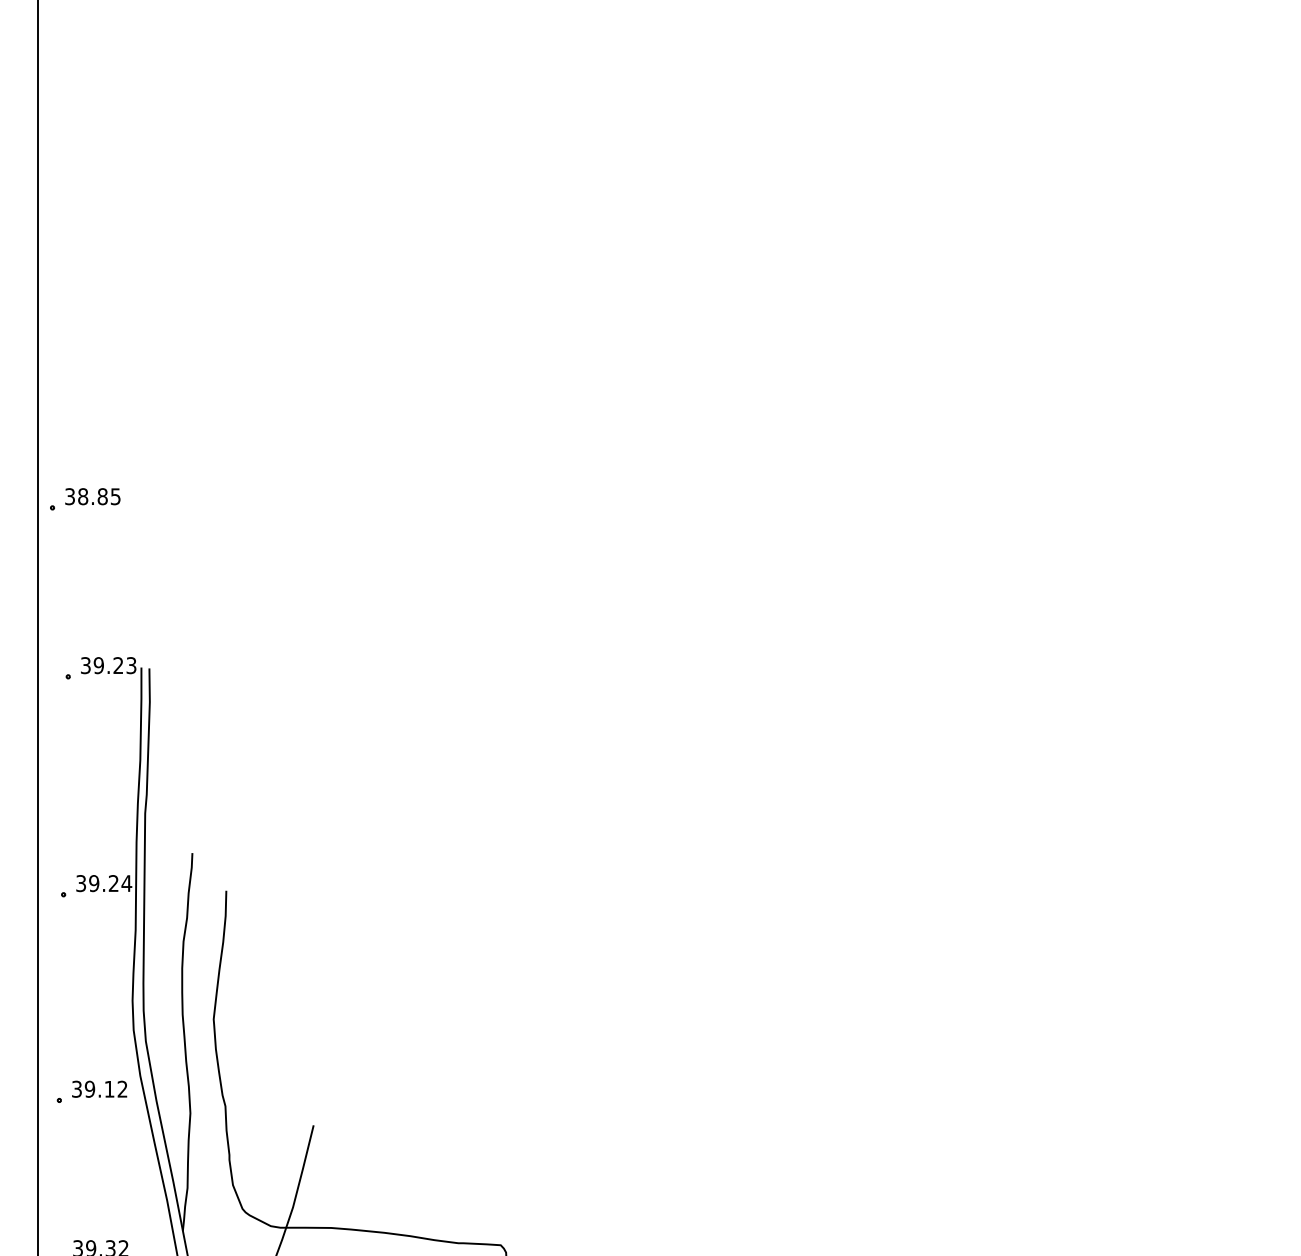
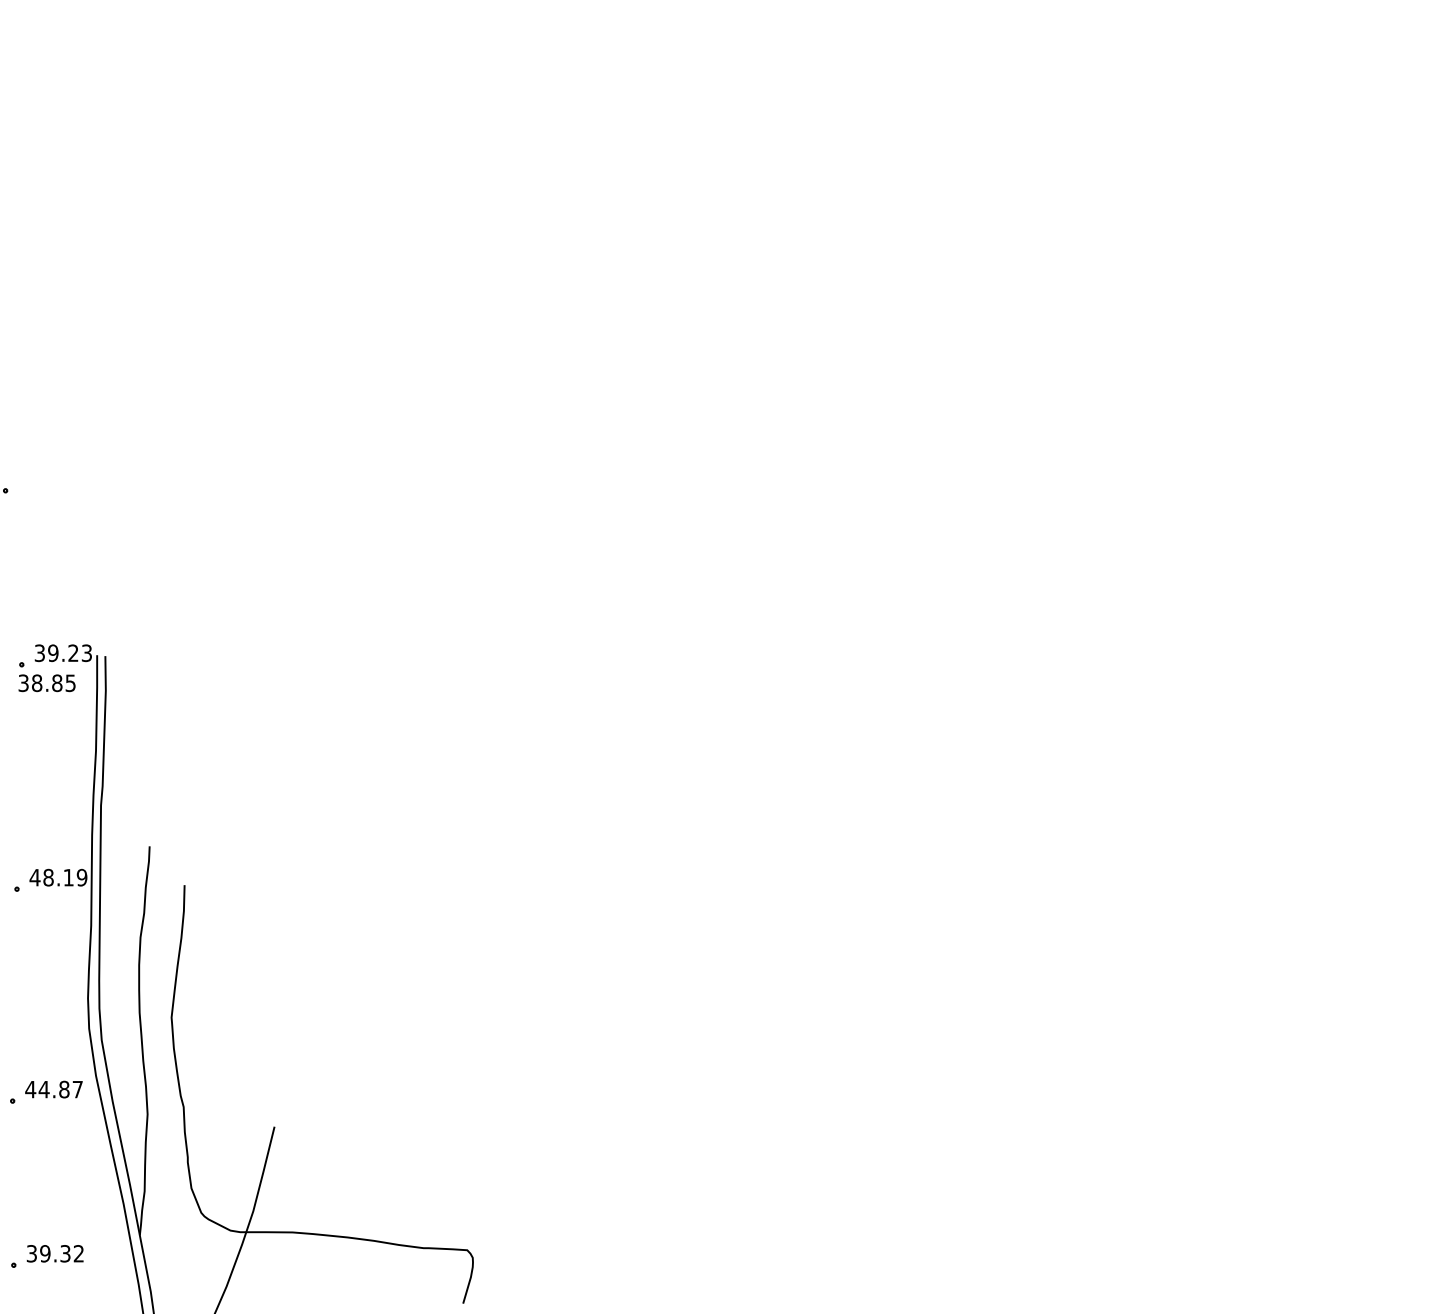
text: (92, 496) -> (46, 683), moved
text: (103, 883) -> (58, 877), 39.24 -> 48.19
text: (99, 1089) -> (53, 1089), 39.12 -> 44.87

